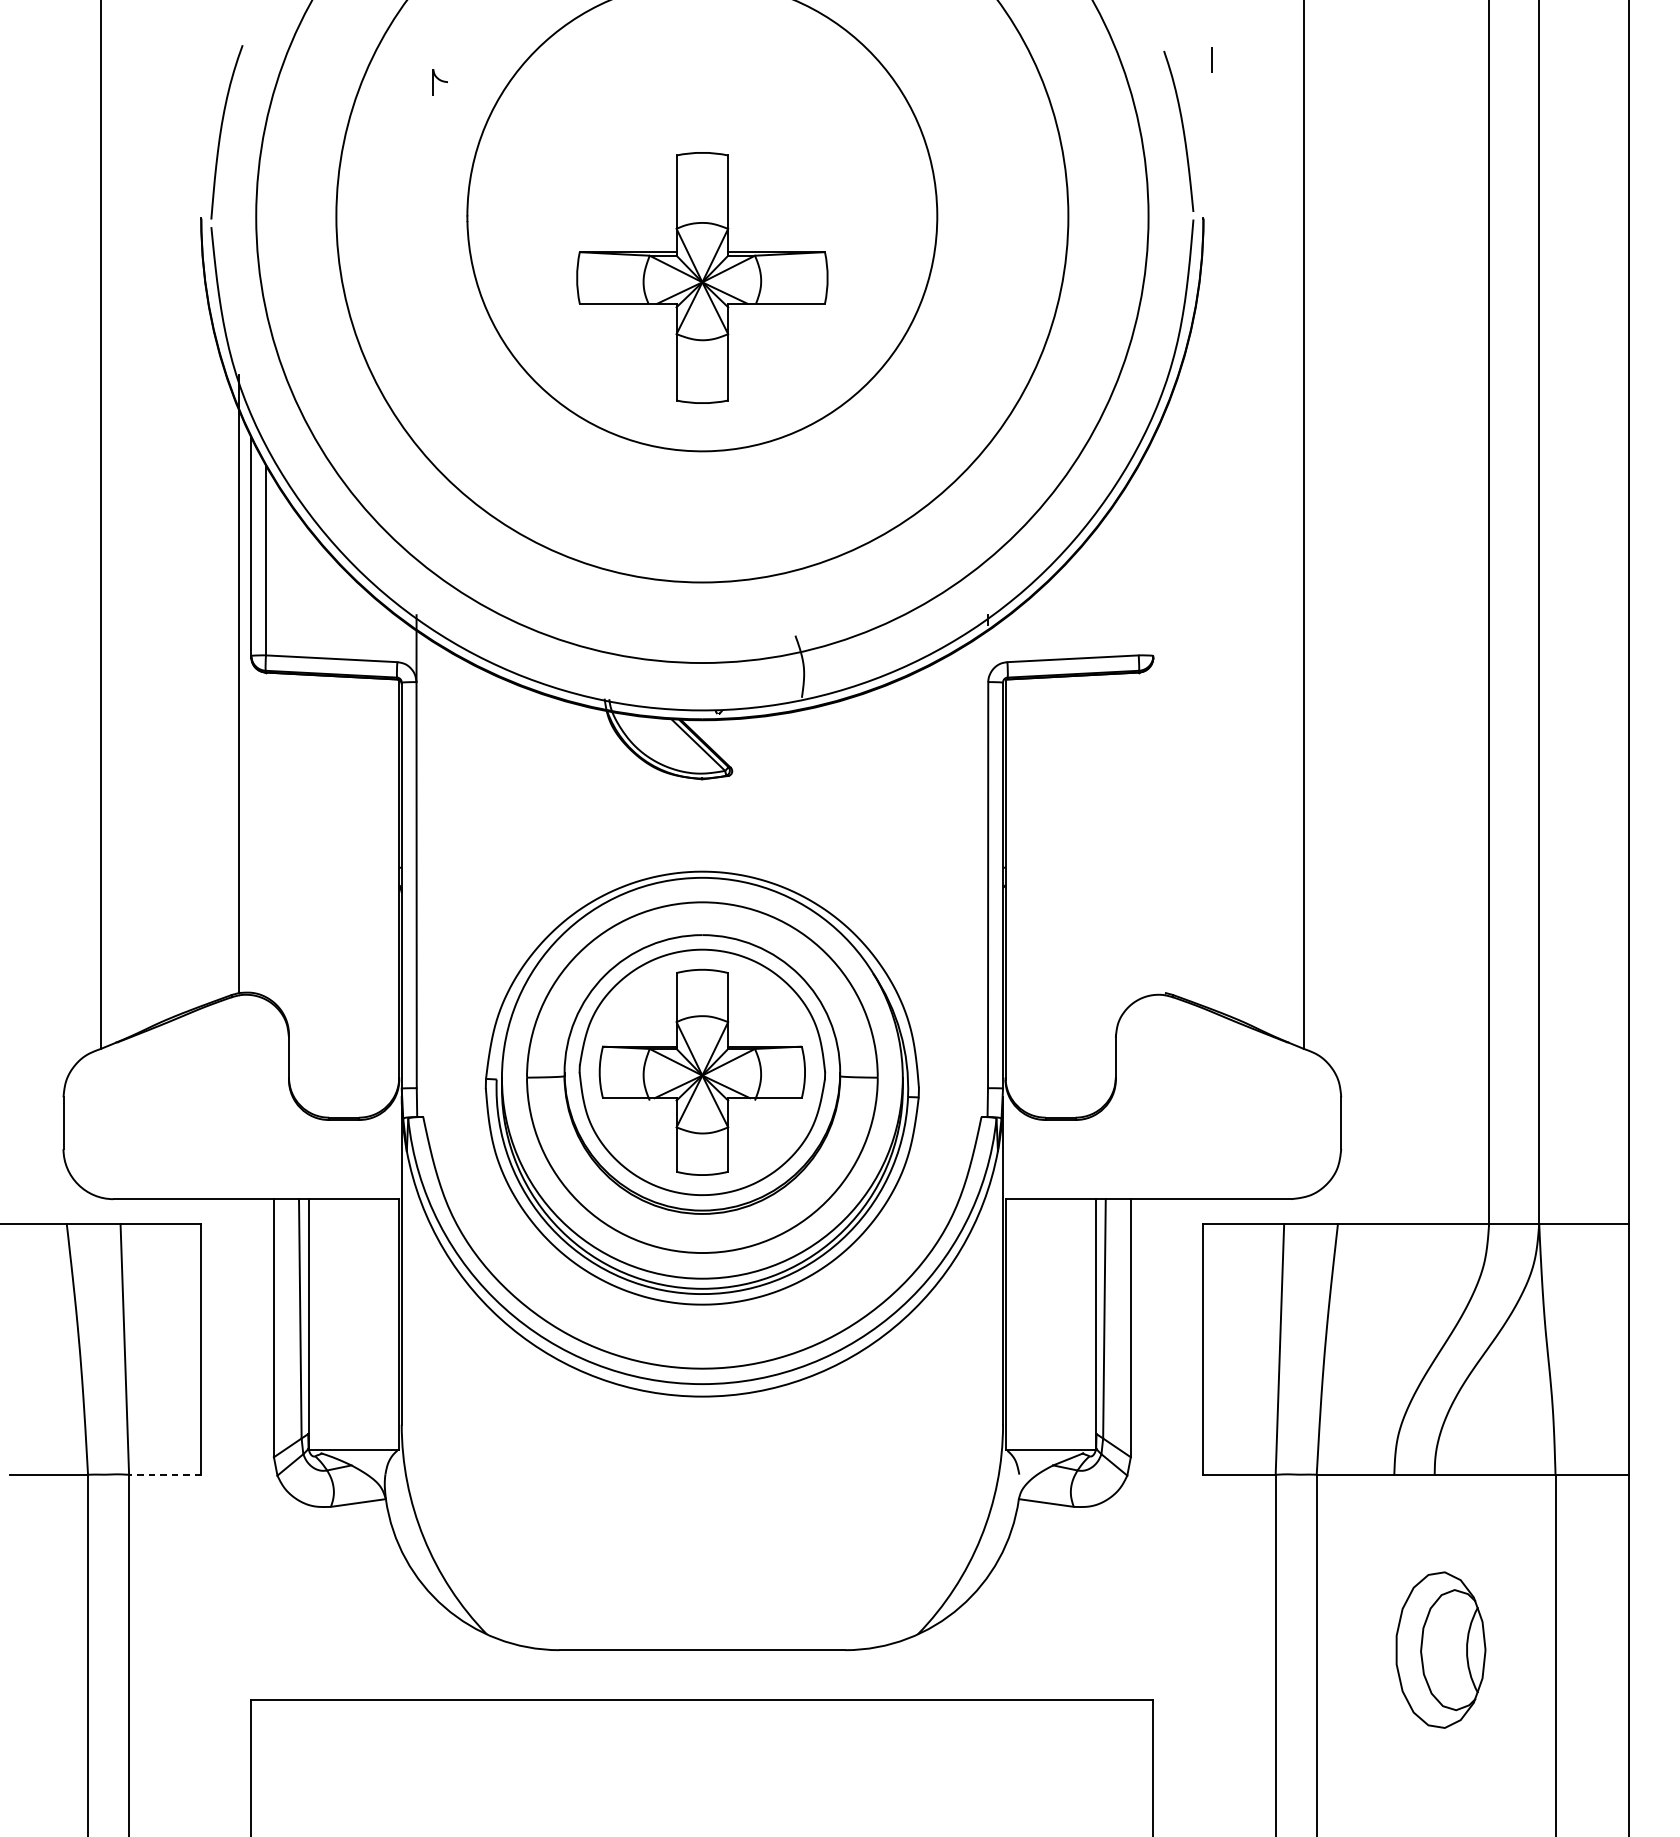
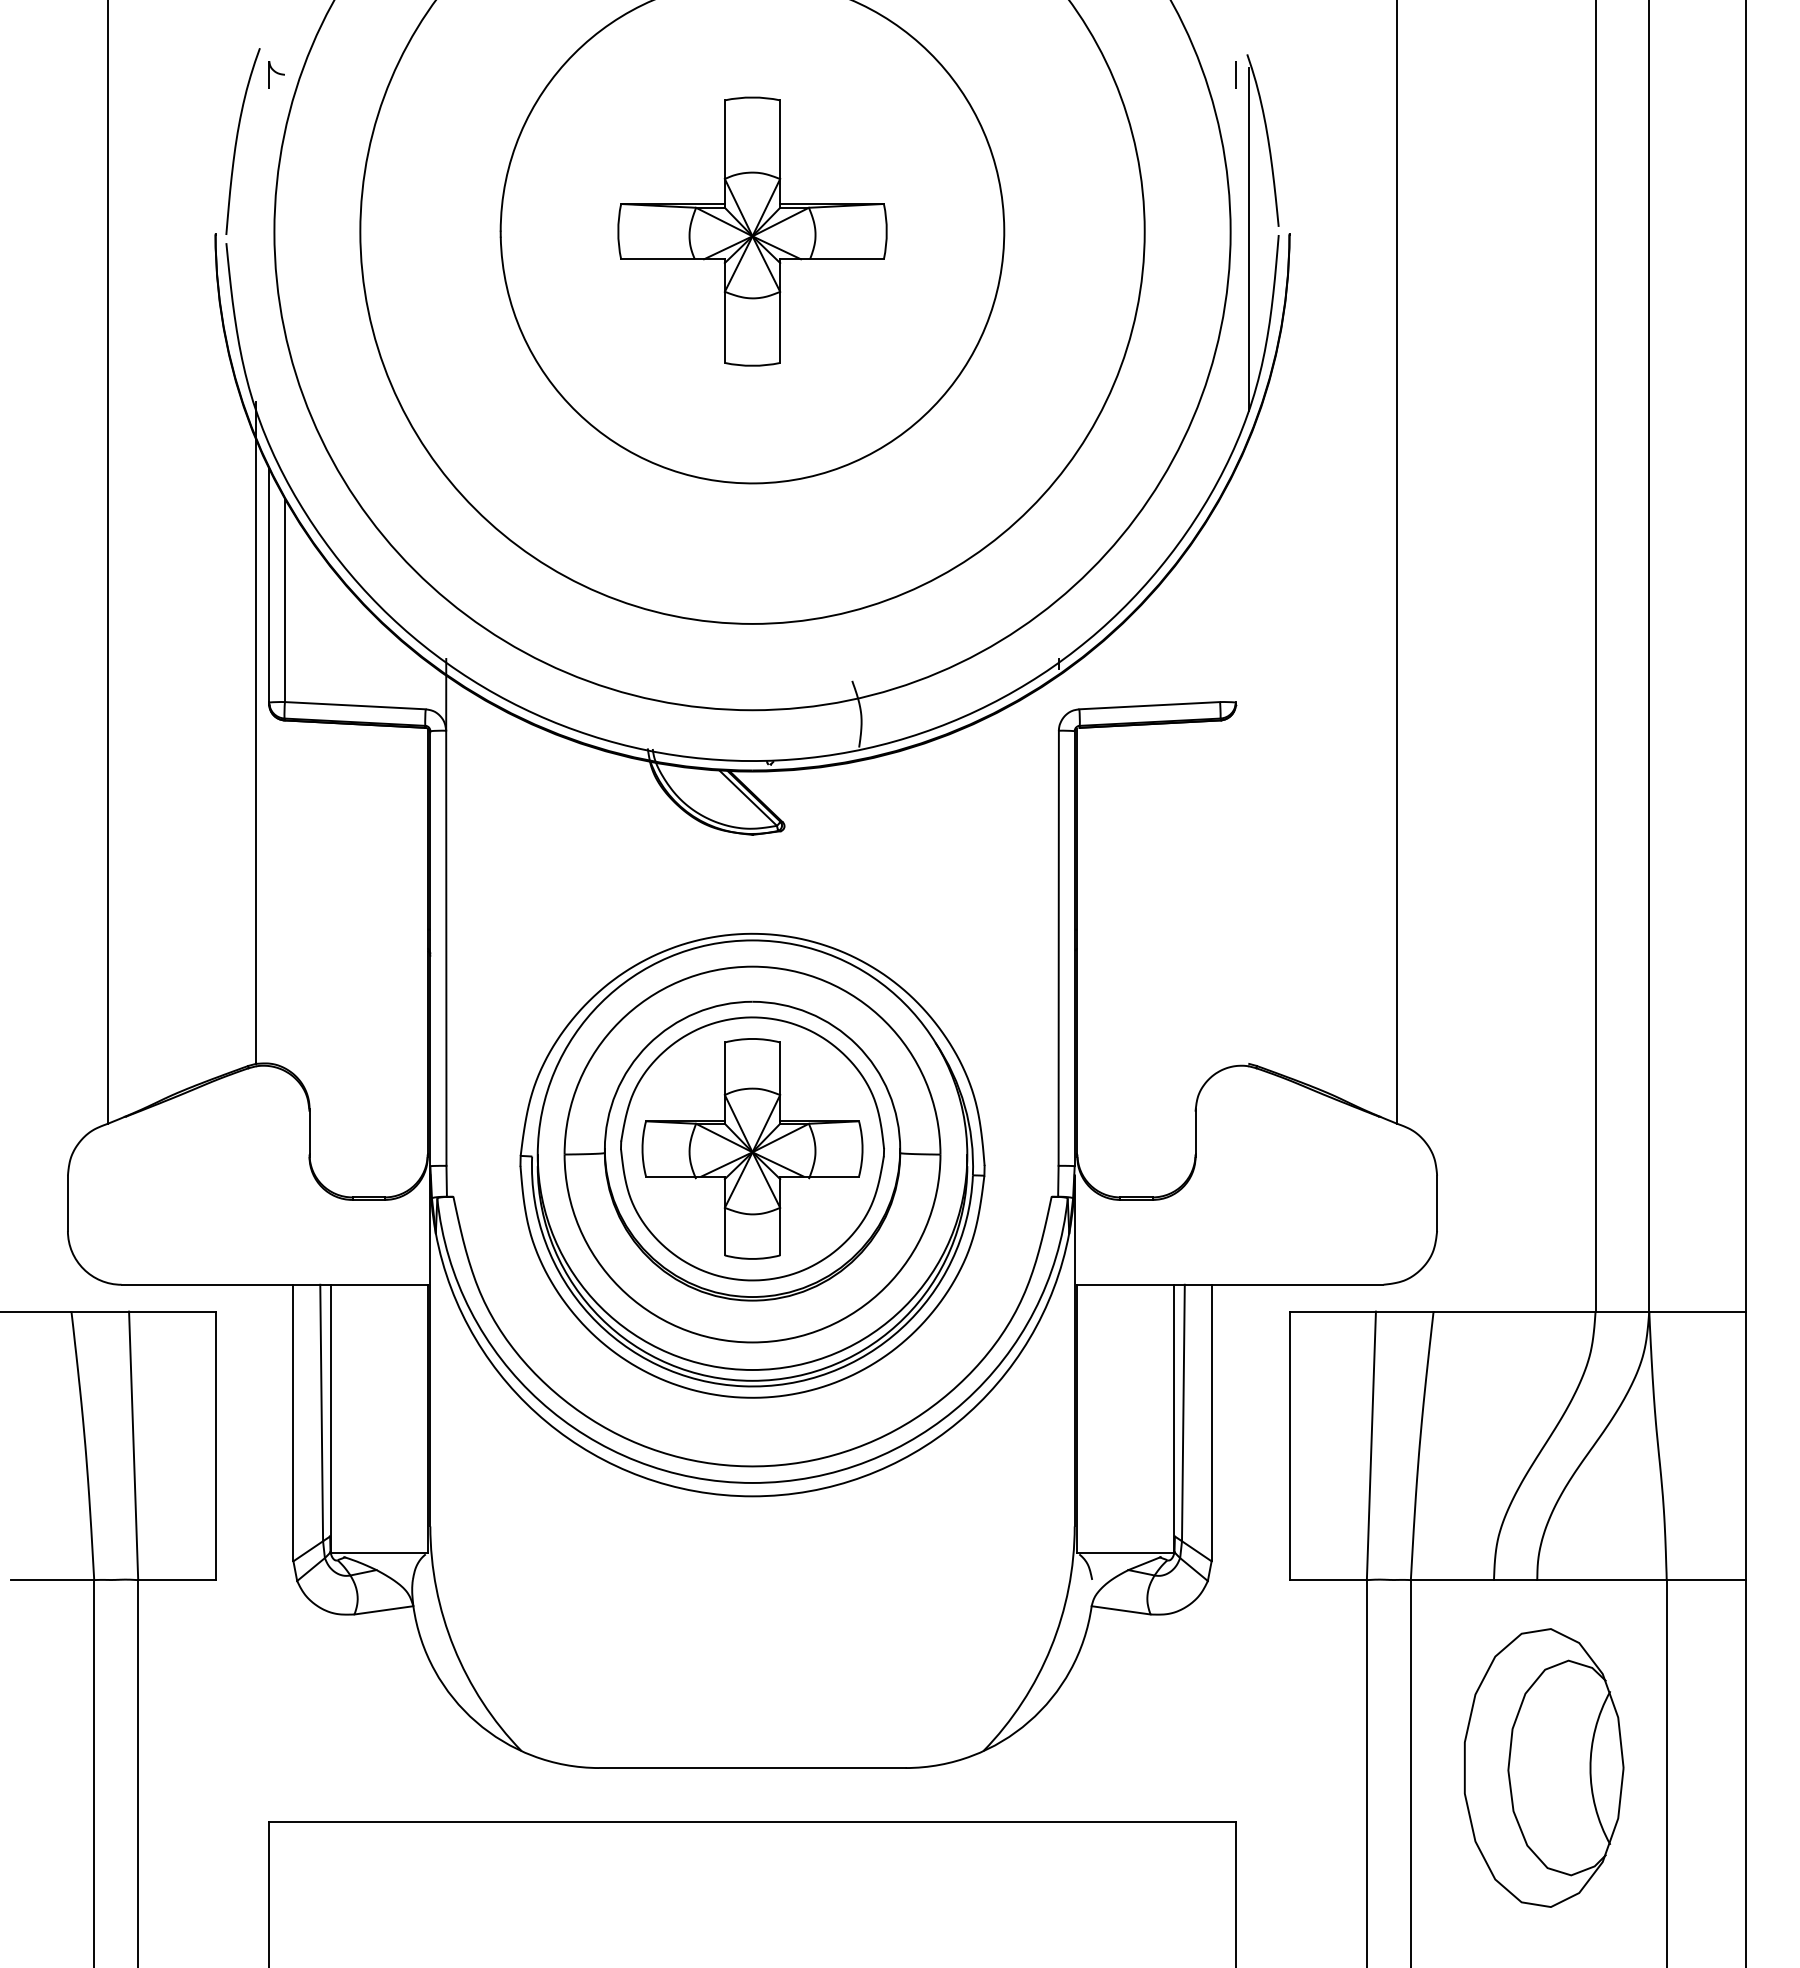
line: (1211, 59) -> (1235, 74), moved
part: (440, 81) -> (276, 74), moved
line: (1166, 223) -> (1249, 239), added
part: (702, 277) -> (752, 231), moved
line: (164, 1475) -> (176, 1580), dashed -> solid
part: (1440, 1649) -> (1543, 1767), size x1.67

